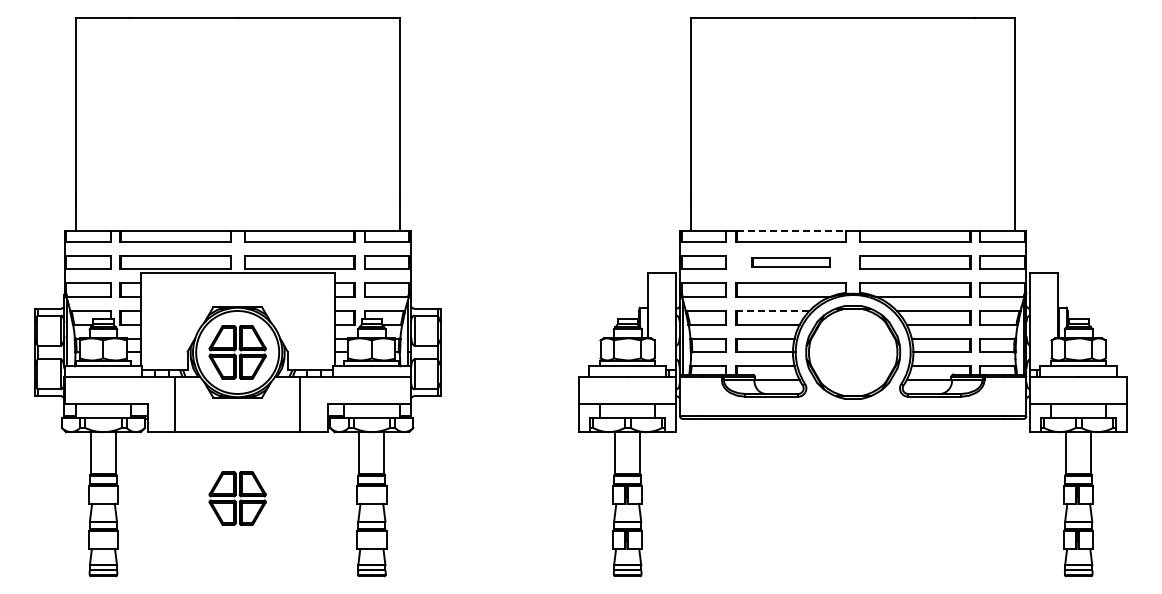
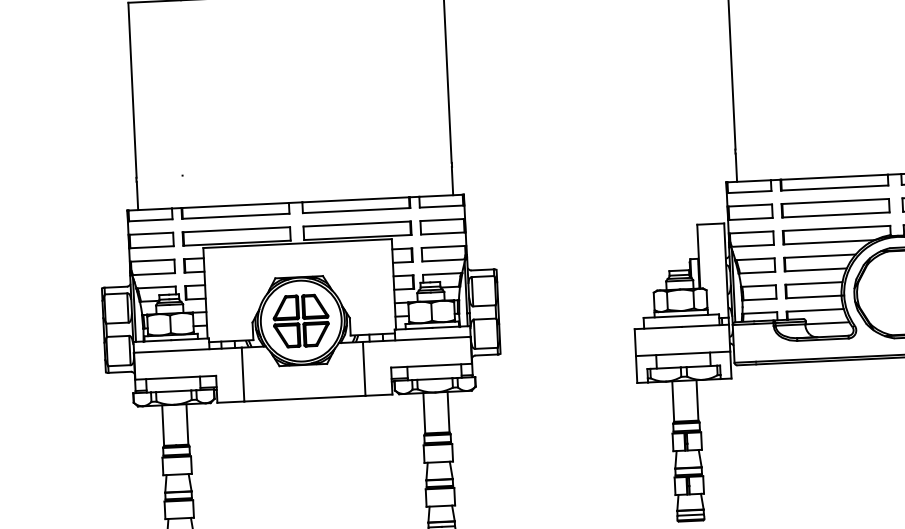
line: (791, 230) -> (834, 177), dashed -> solid
part: (790, 262) -> (835, 208), size x1.43
line: (772, 310) -> (819, 255), dashed -> solid
part: (237, 498) -> (307, 463), removed

